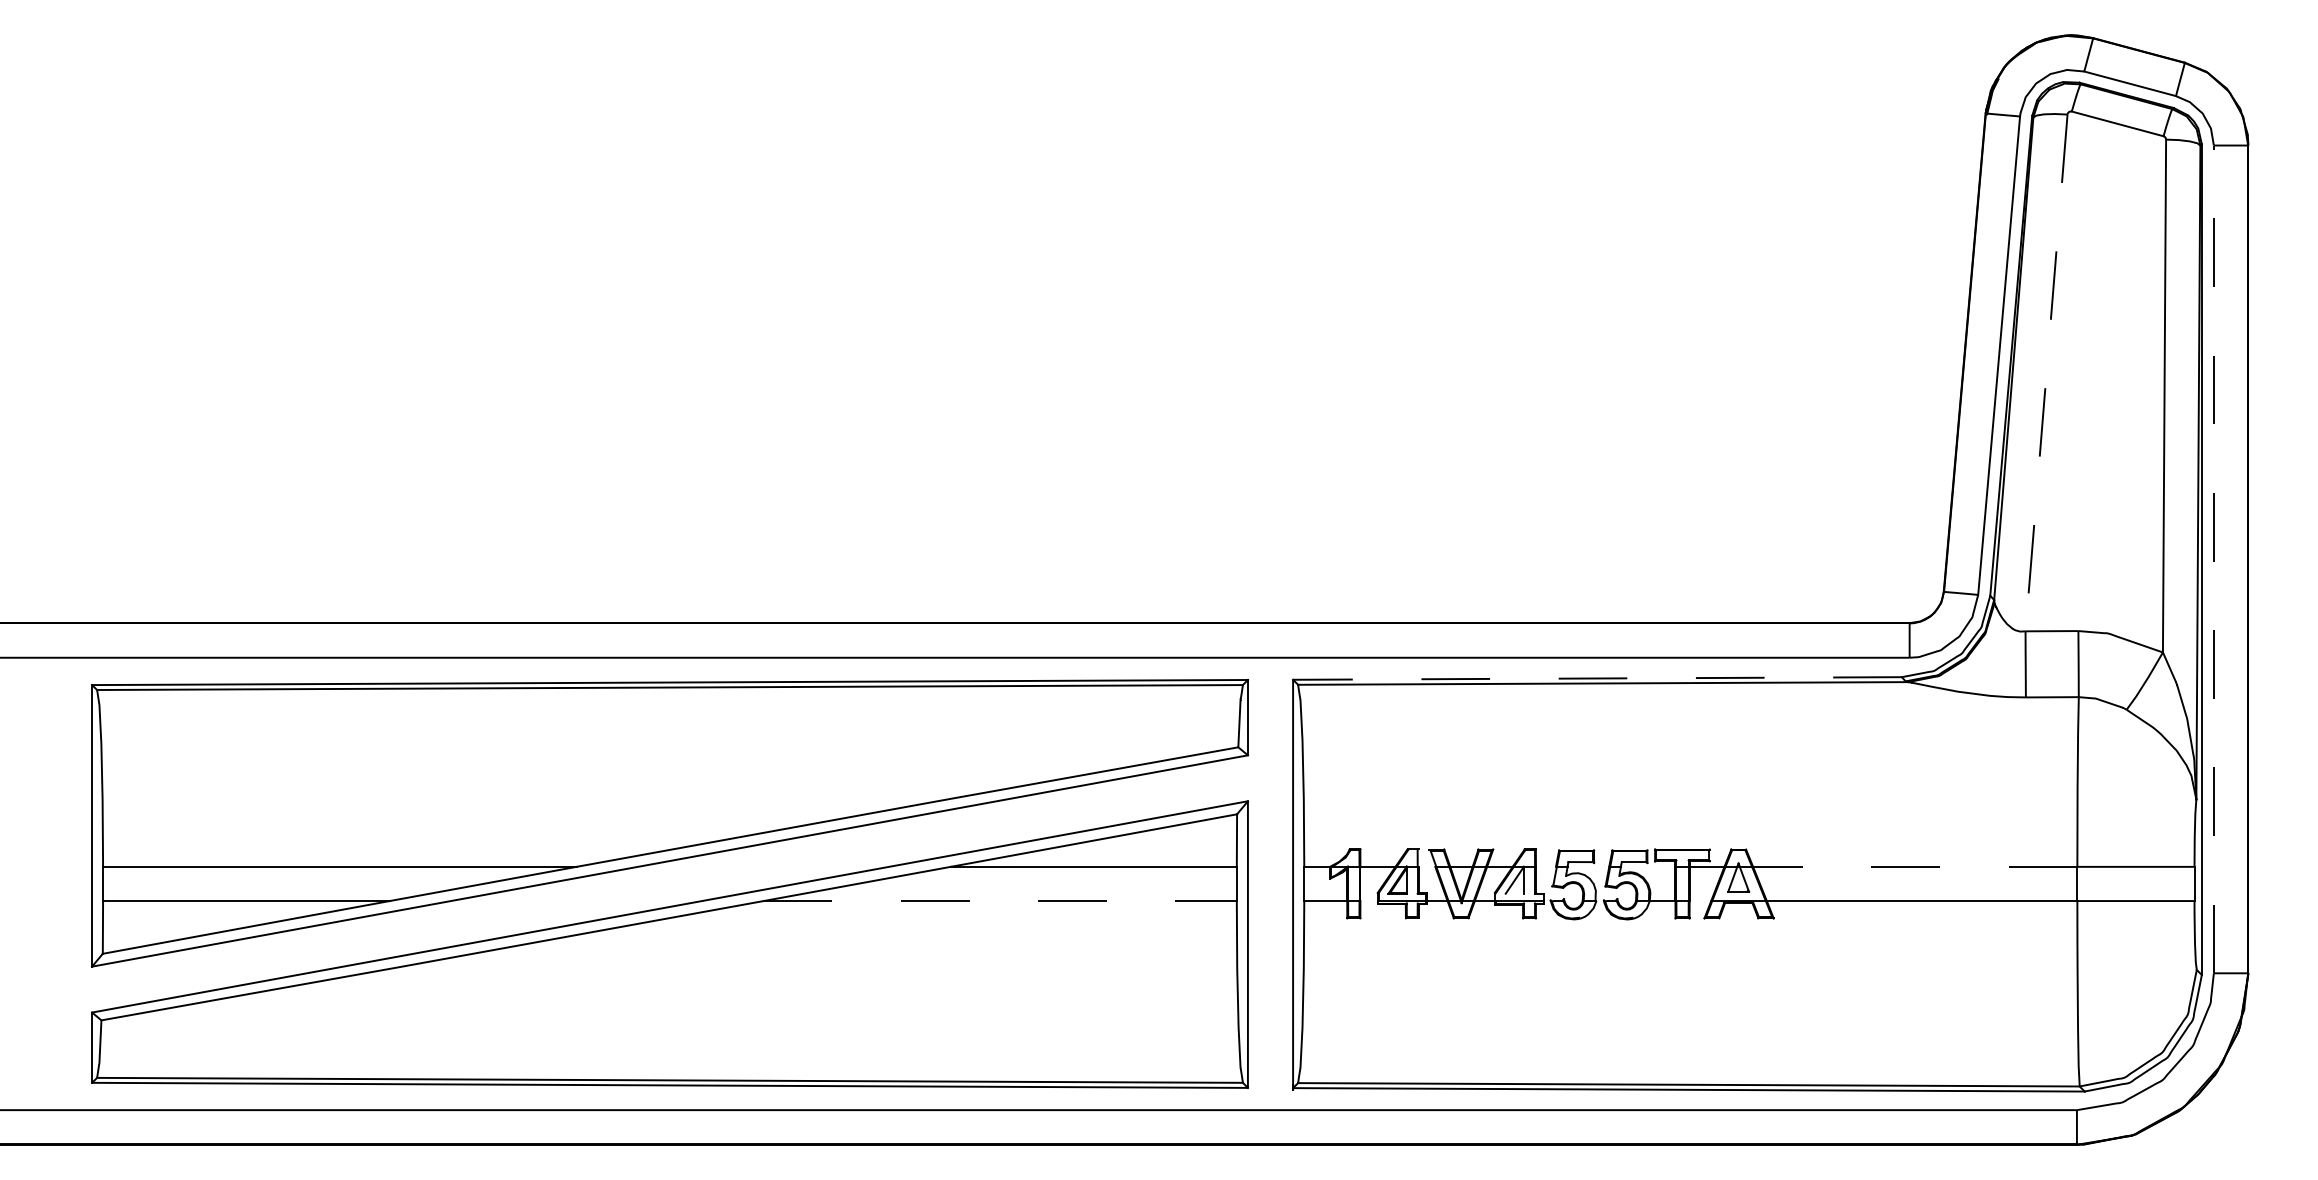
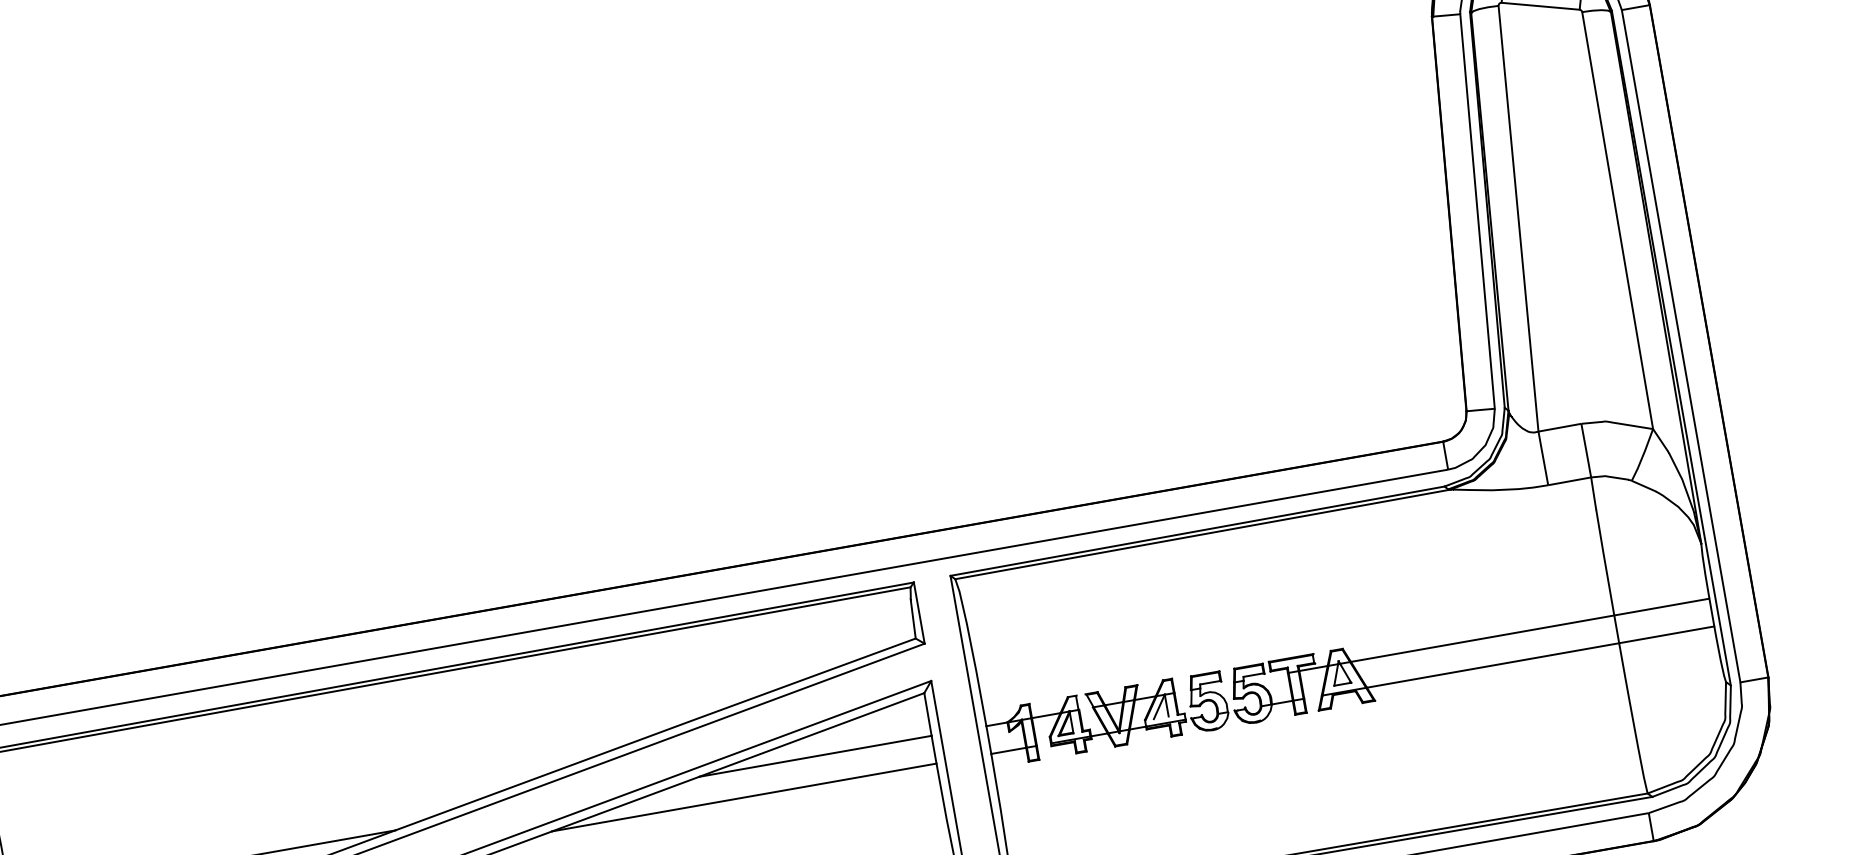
line: (2046, 373) -> (1518, 219), dashed -> solid
line: (2213, 559) -> (1680, 346), dashed -> solid
line: (1596, 678) -> (1196, 531), dashed -> solid
line: (1914, 866) -> (1481, 638), dashed -> solid
line: (1000, 901) -> (744, 797), dashed -> solid

